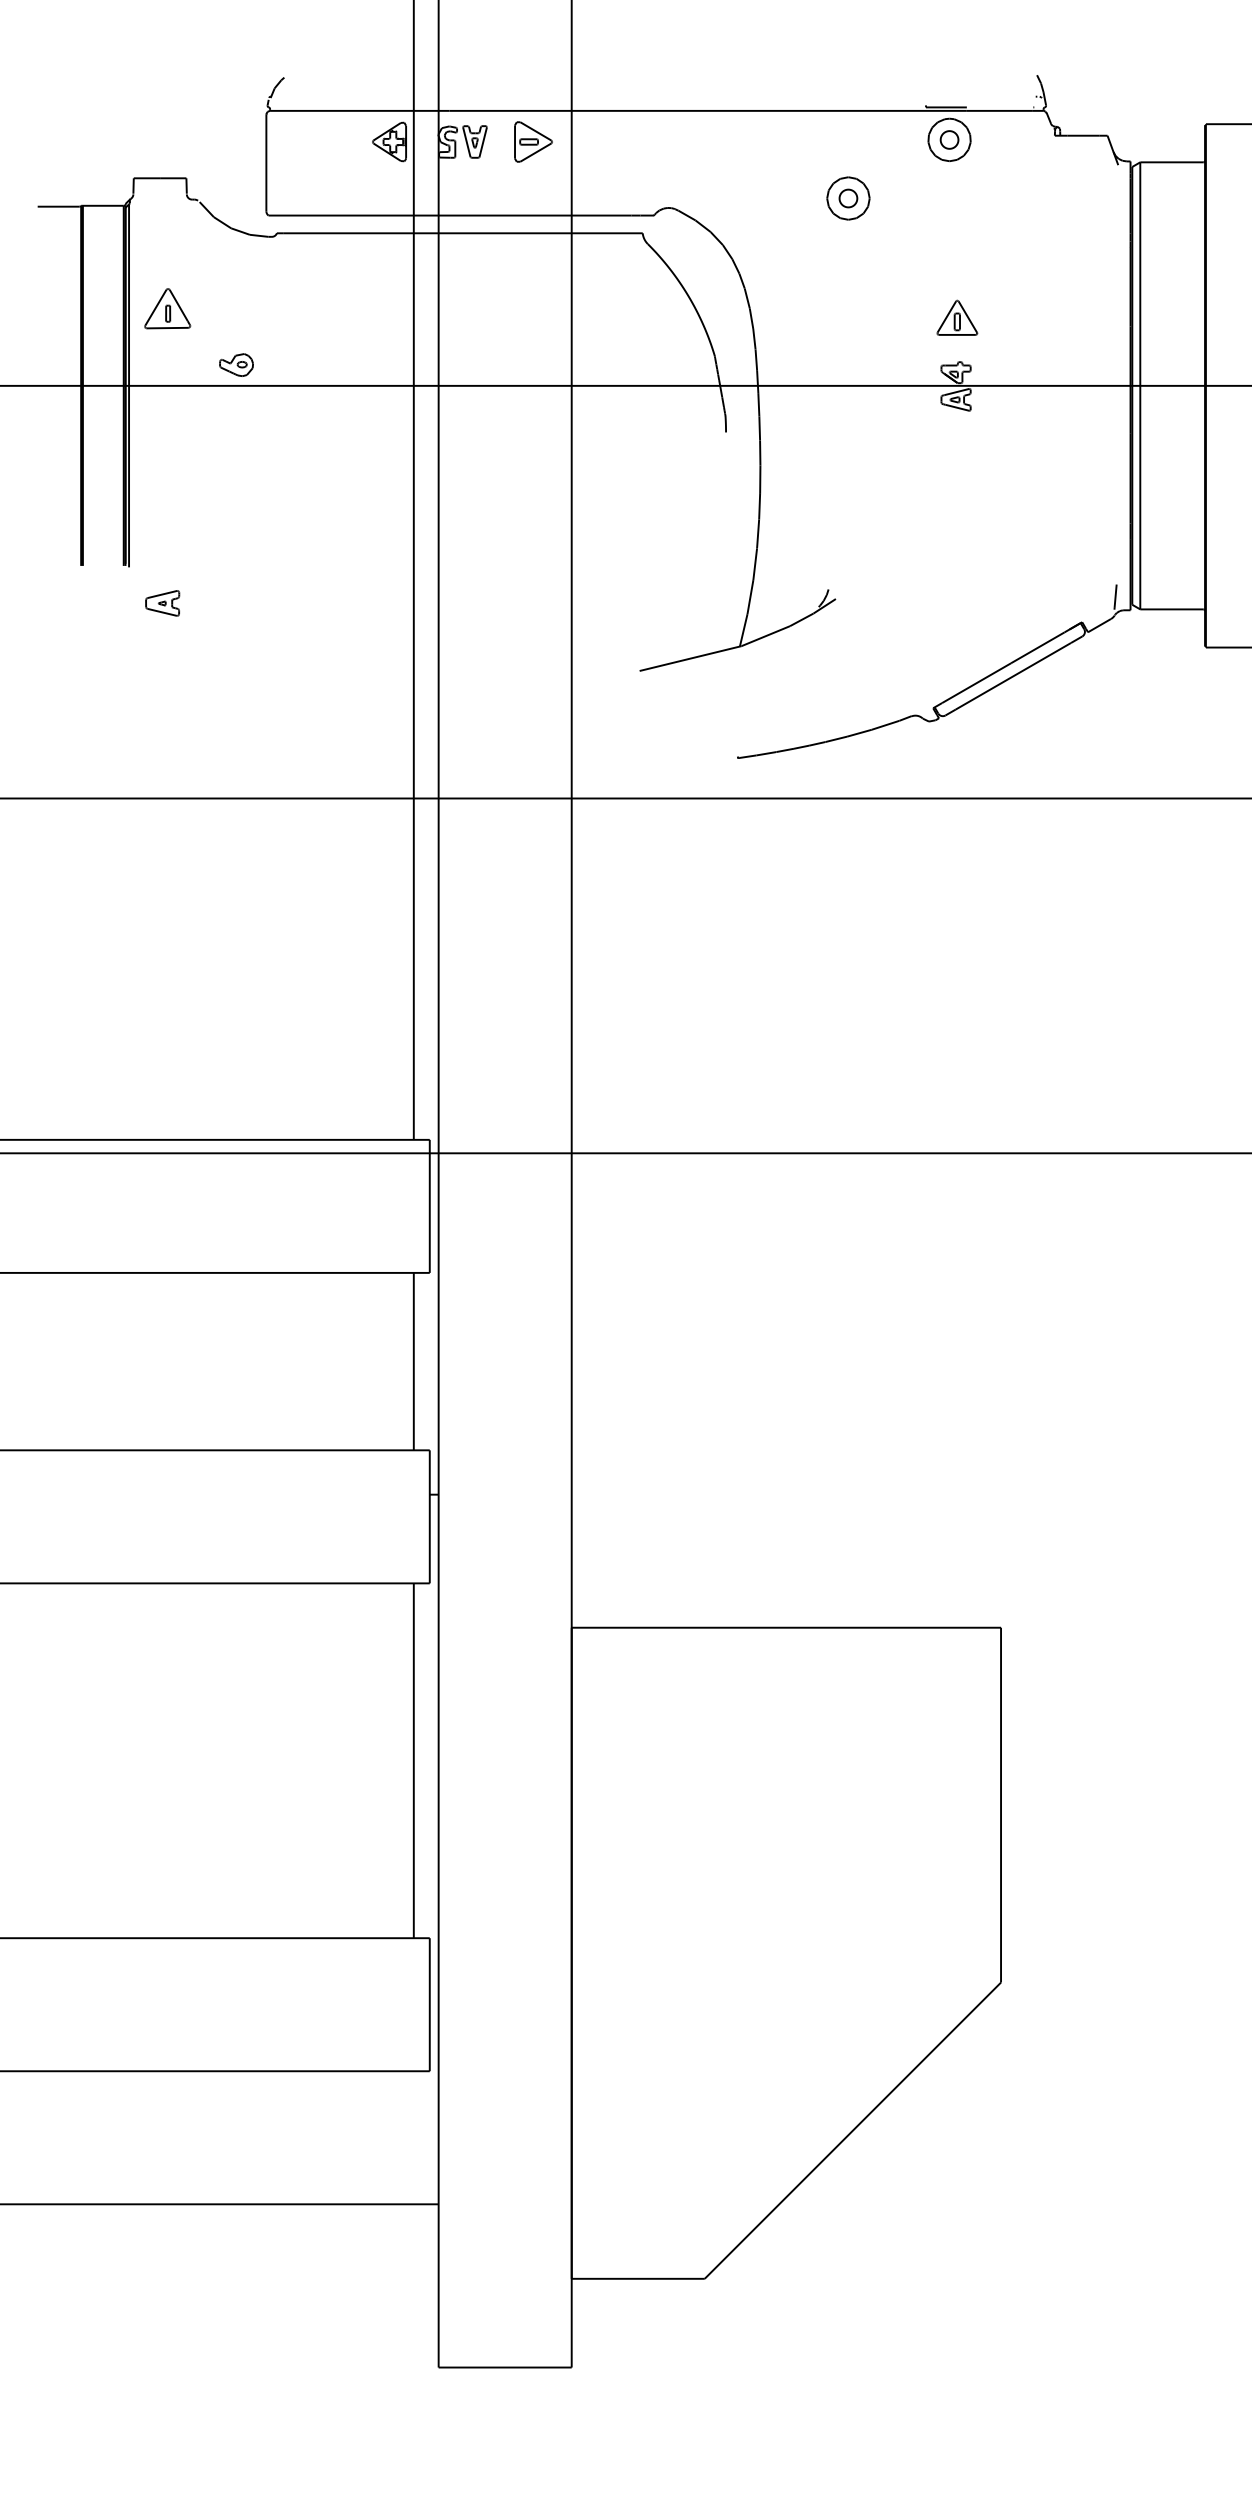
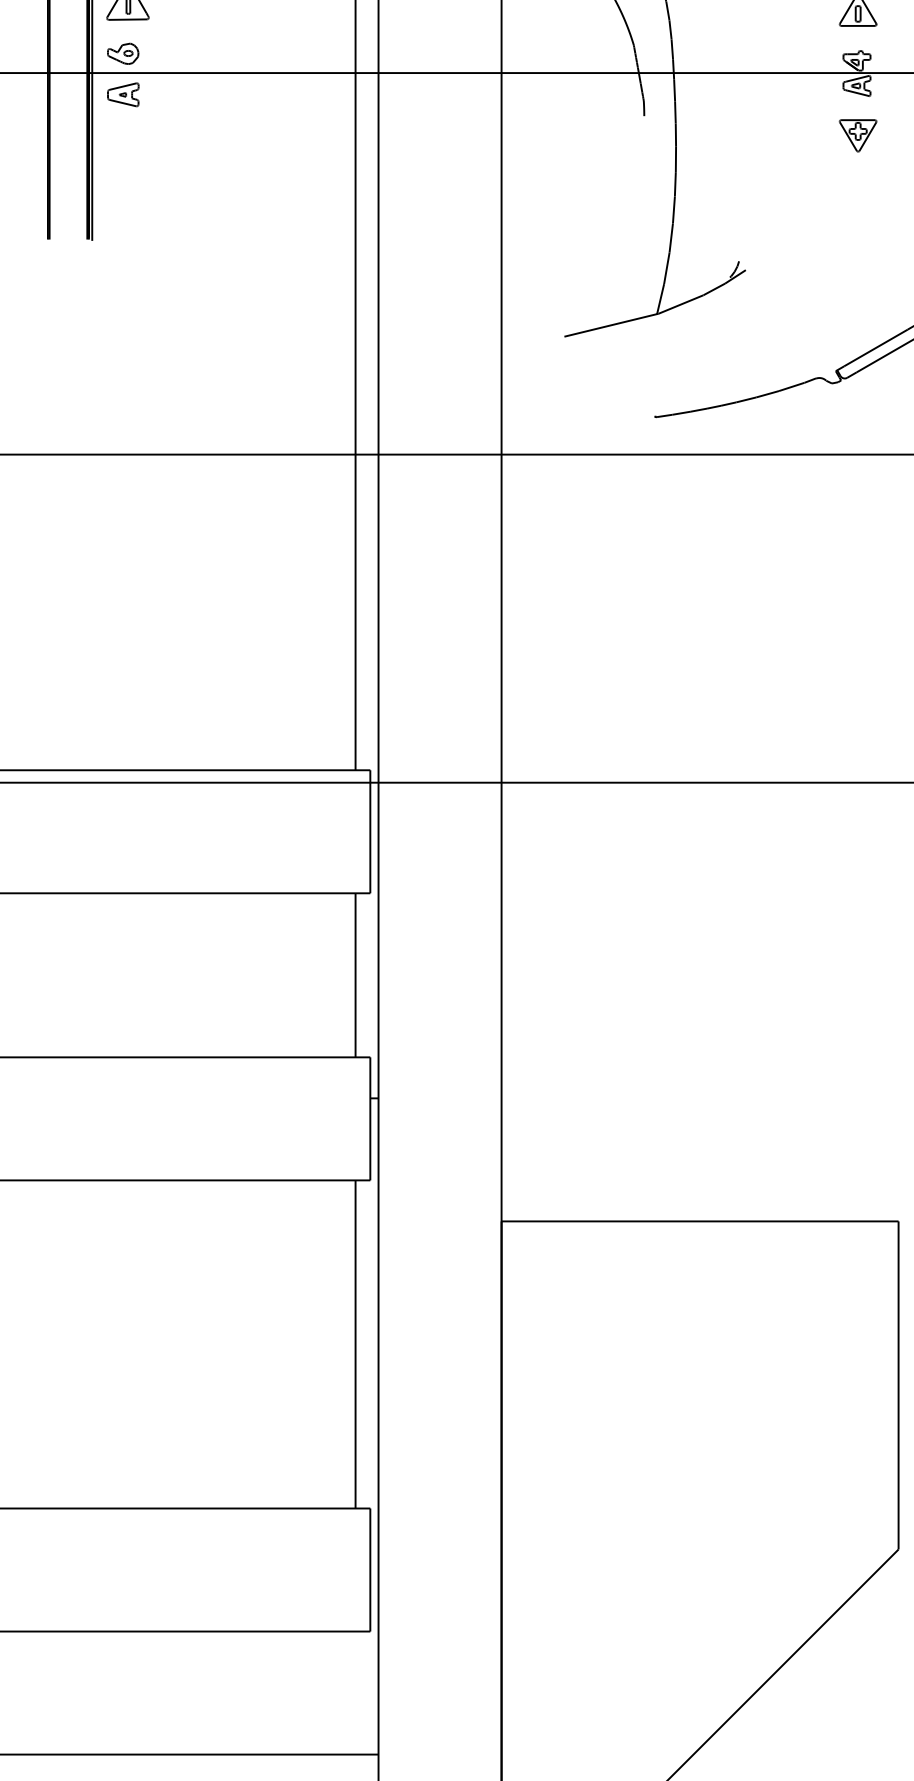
part: (236, 364) -> (123, 53), moved
part: (957, 453) -> (858, 135), added
part: (162, 603) -> (123, 94), moved

